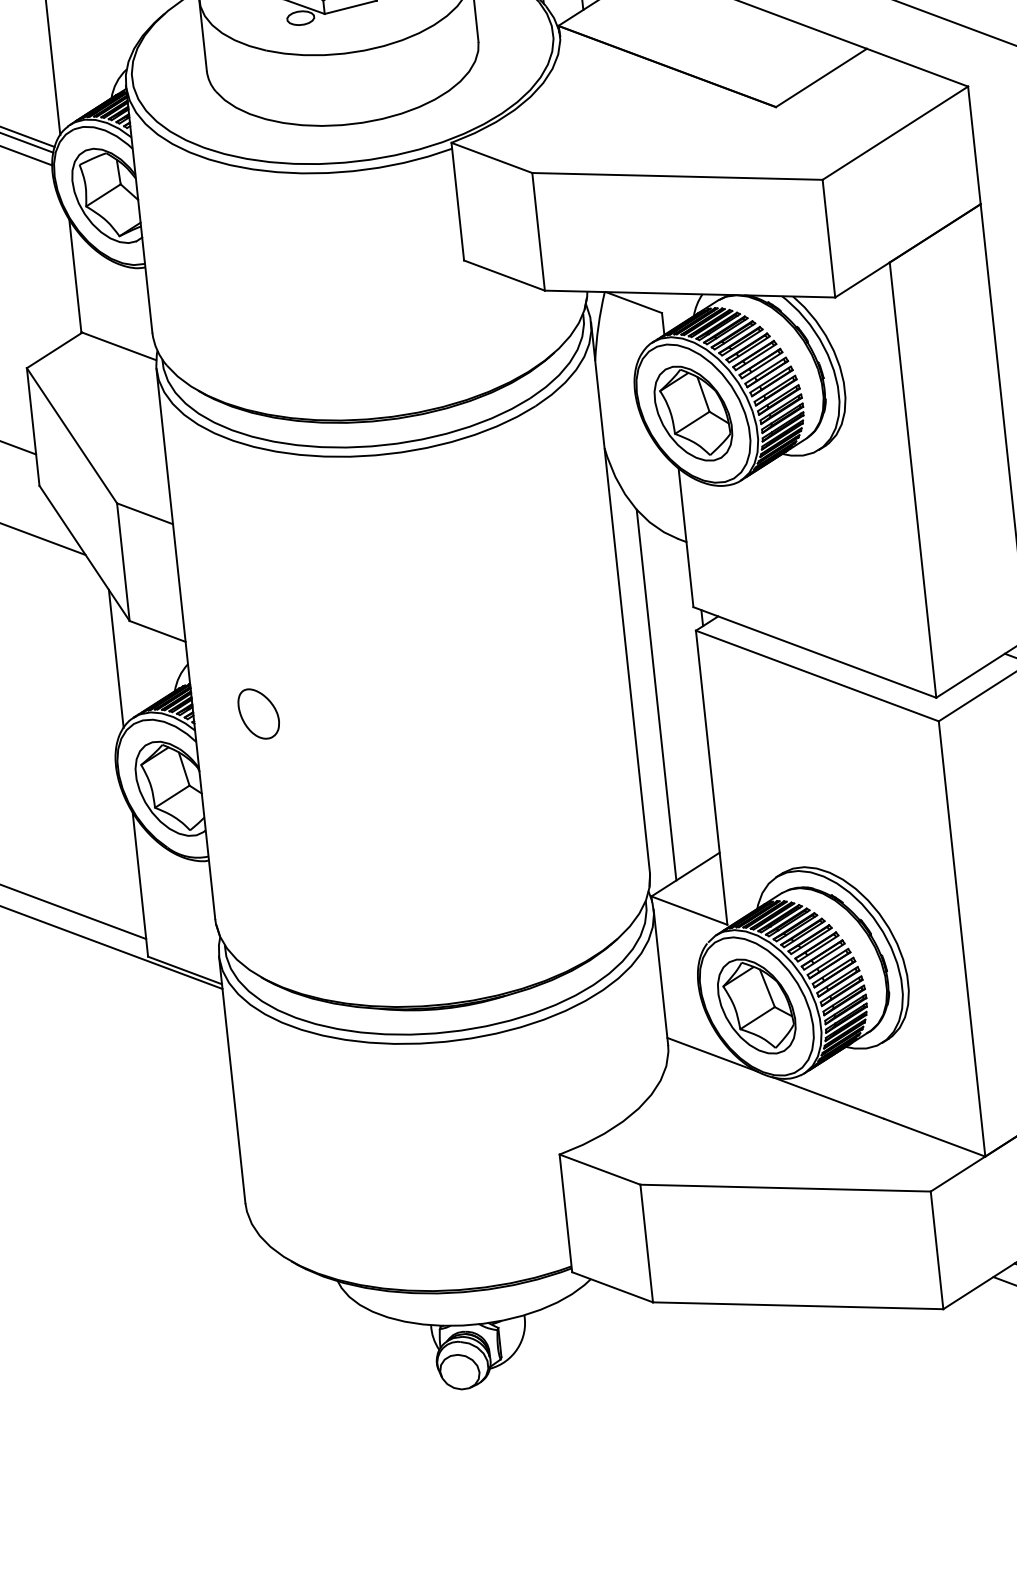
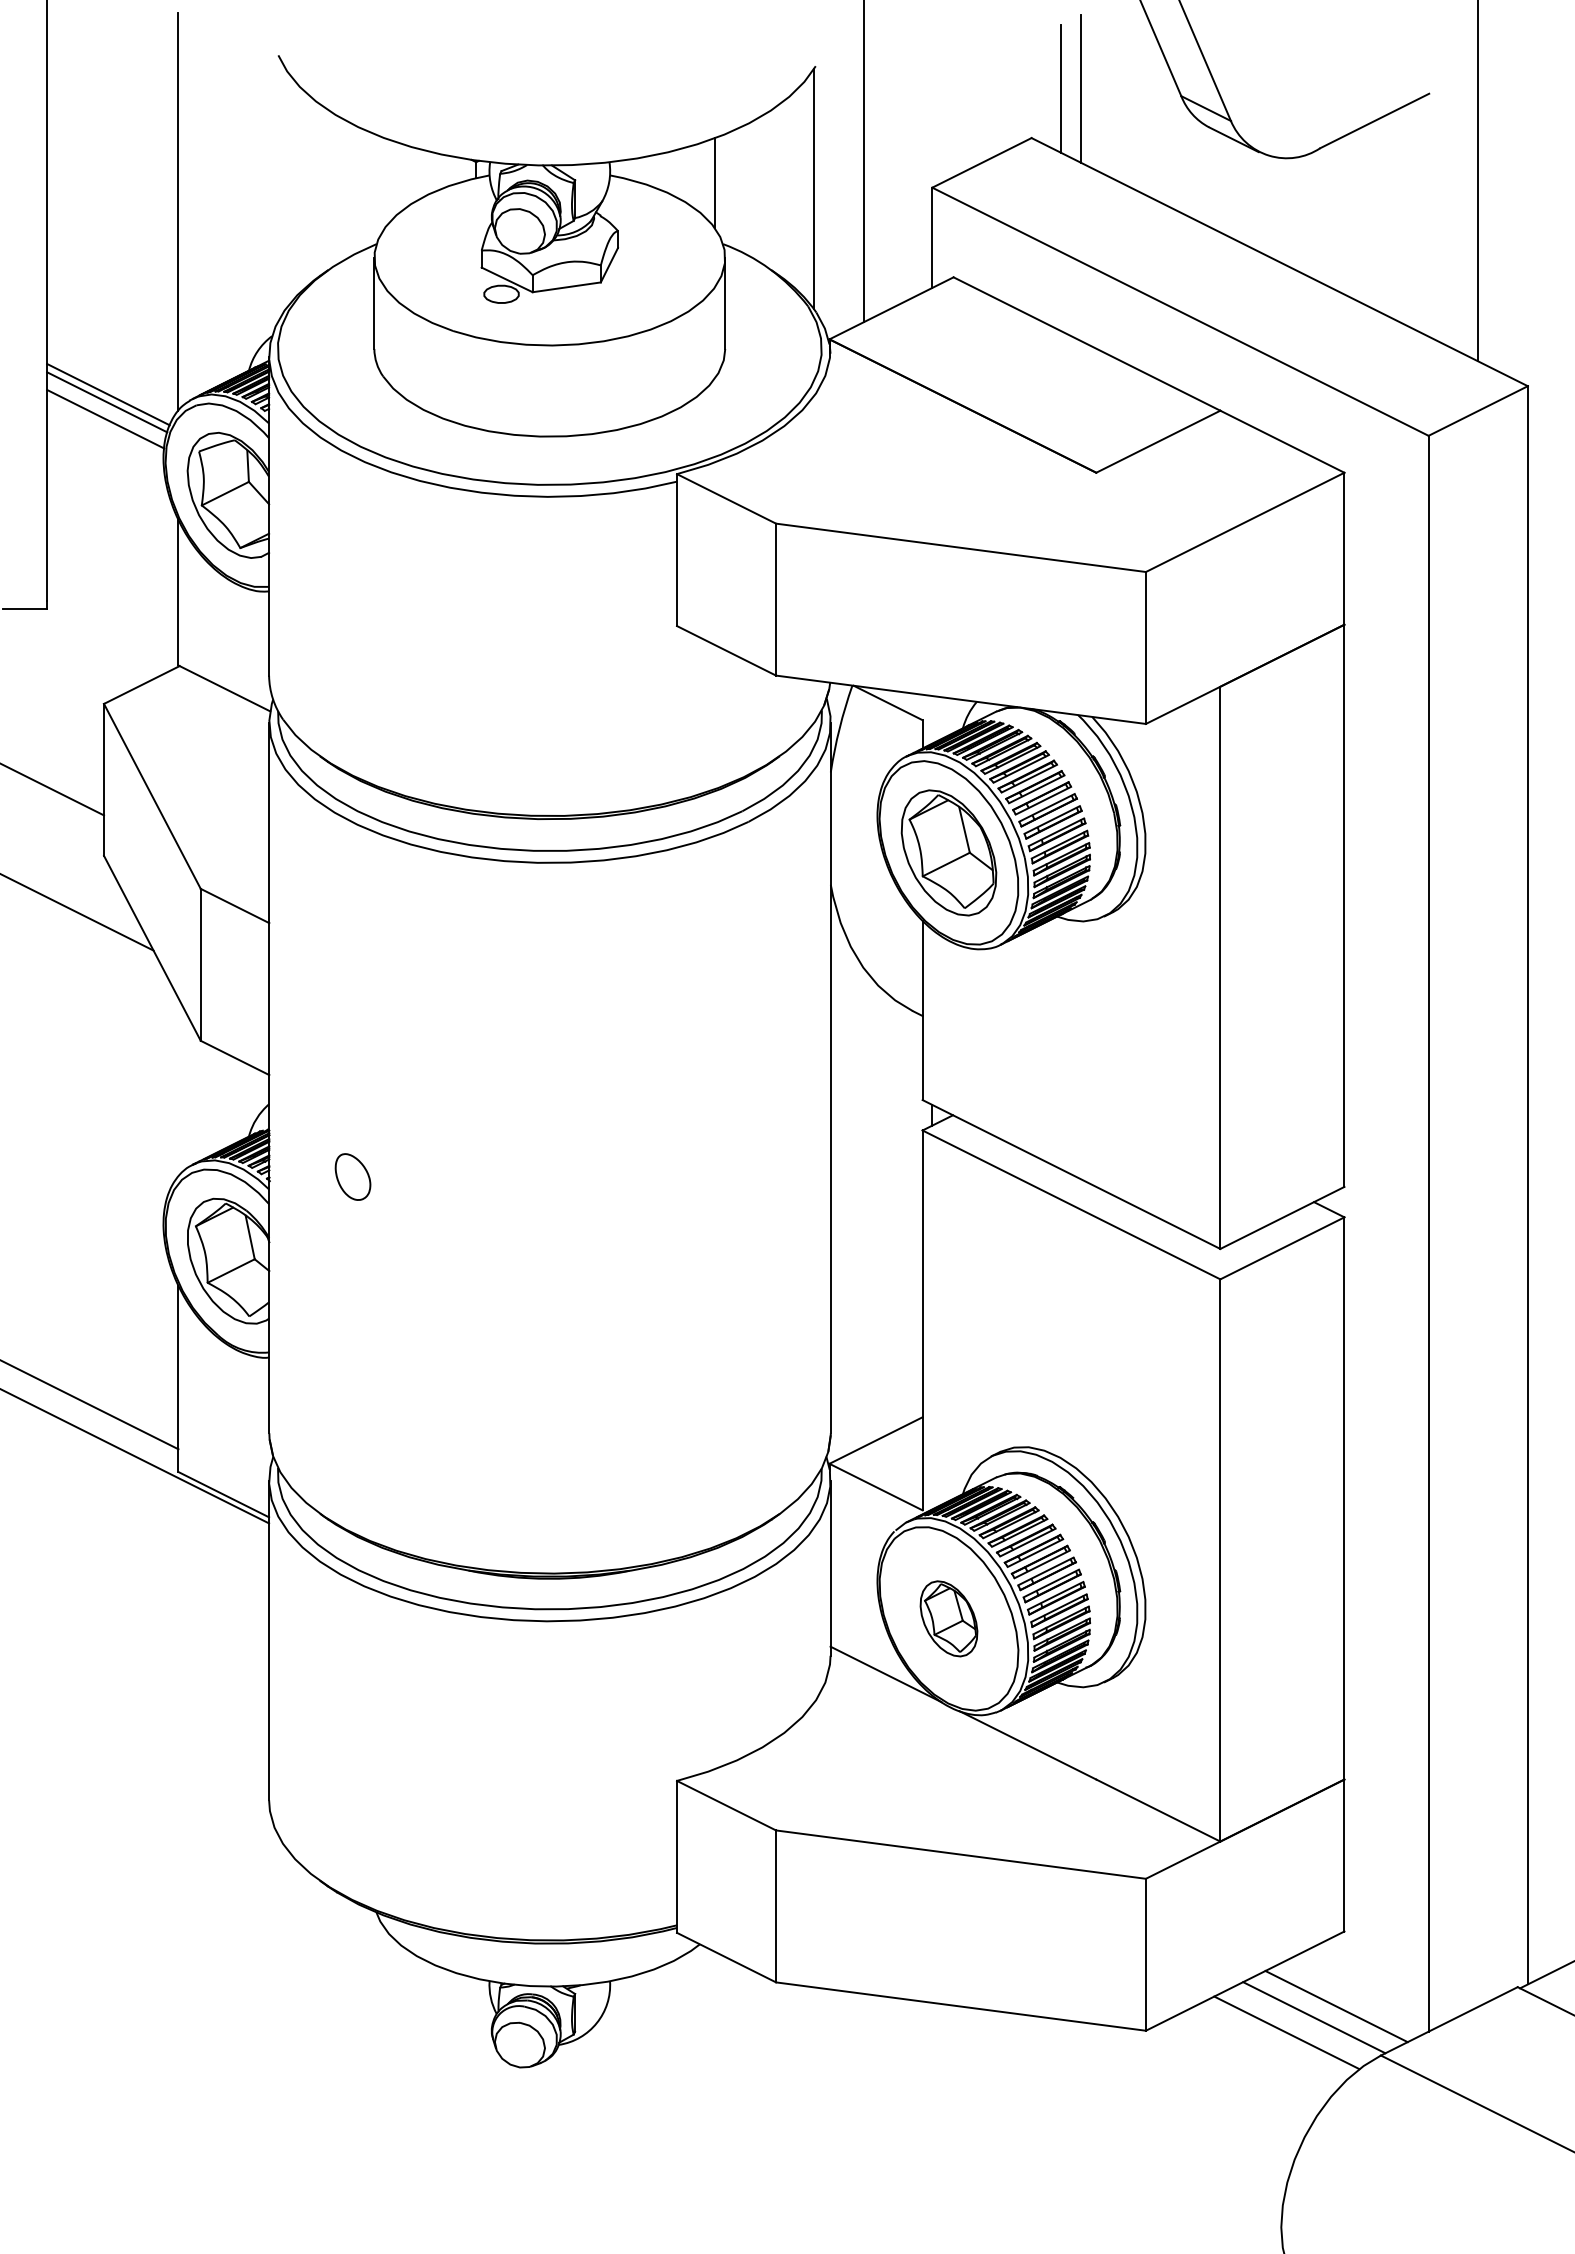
line: (116, 658) -> (178, 1087), removed
line: (656, 694) -> (863, 1206), removed
part: (258, 713) -> (352, 1176), size x0.7
part: (756, 1006) -> (948, 1618), size x0.6

